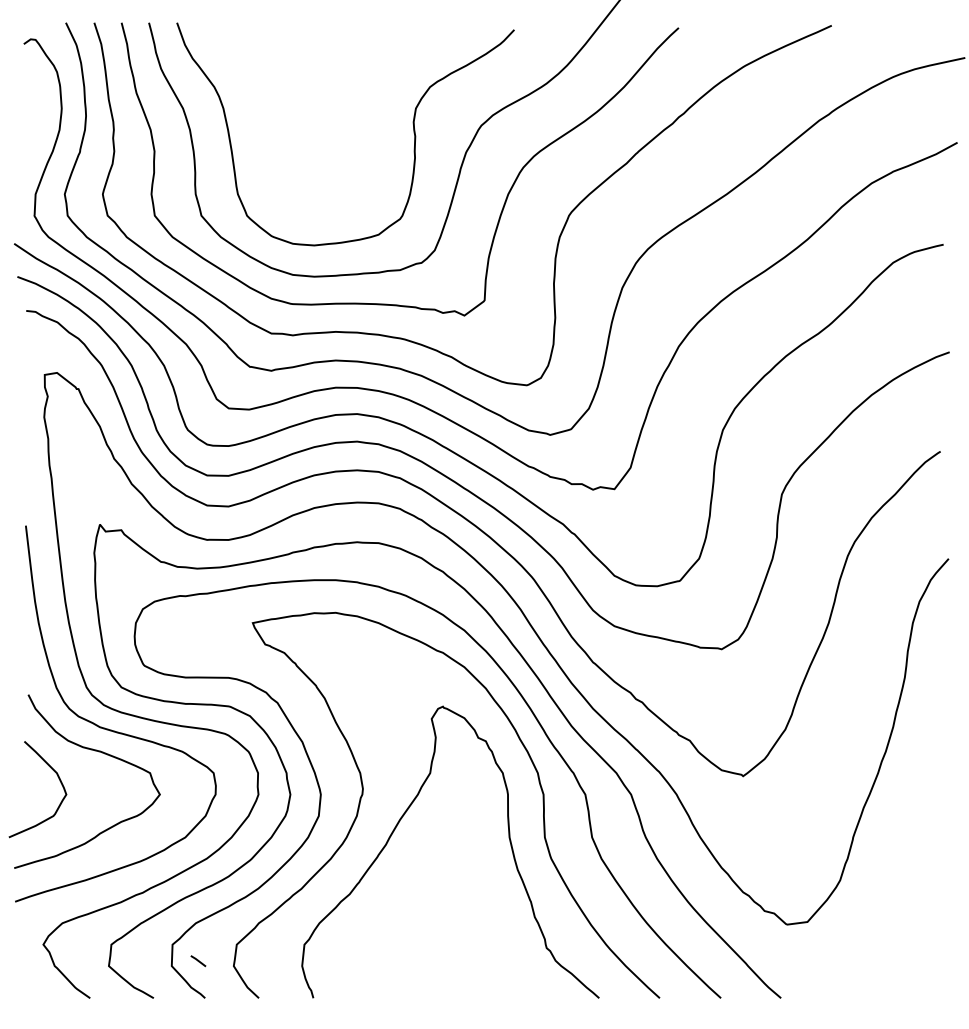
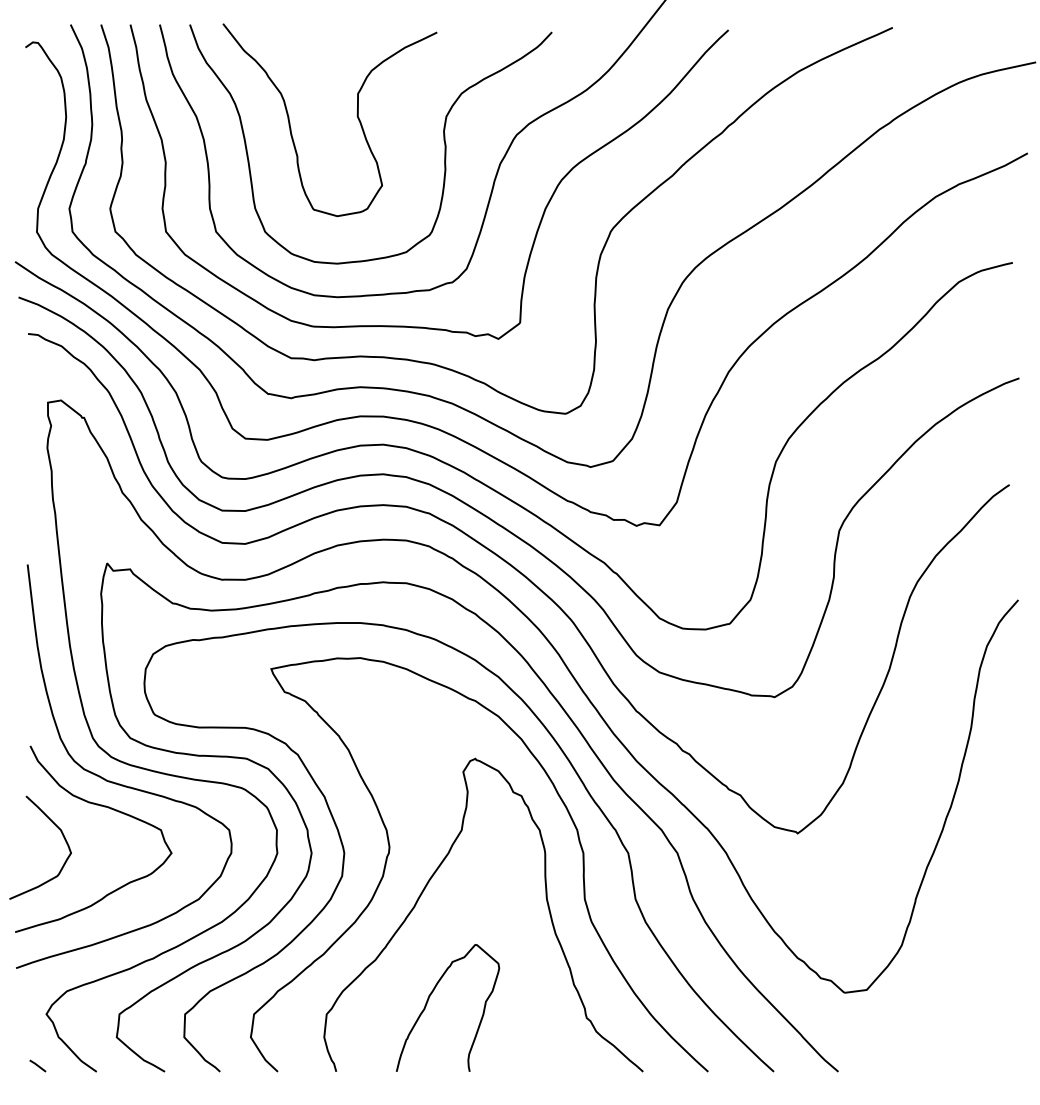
curve: (332, 108) -> (356, 116), added
curve: (400, 930) -> (429, 999), added
line: (198, 960) -> (37, 1065), moved

